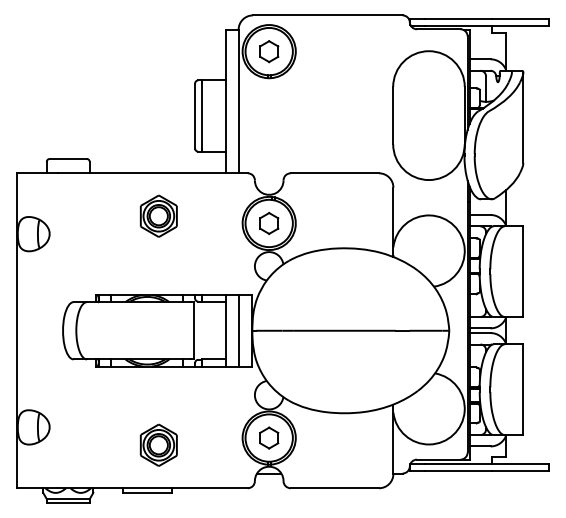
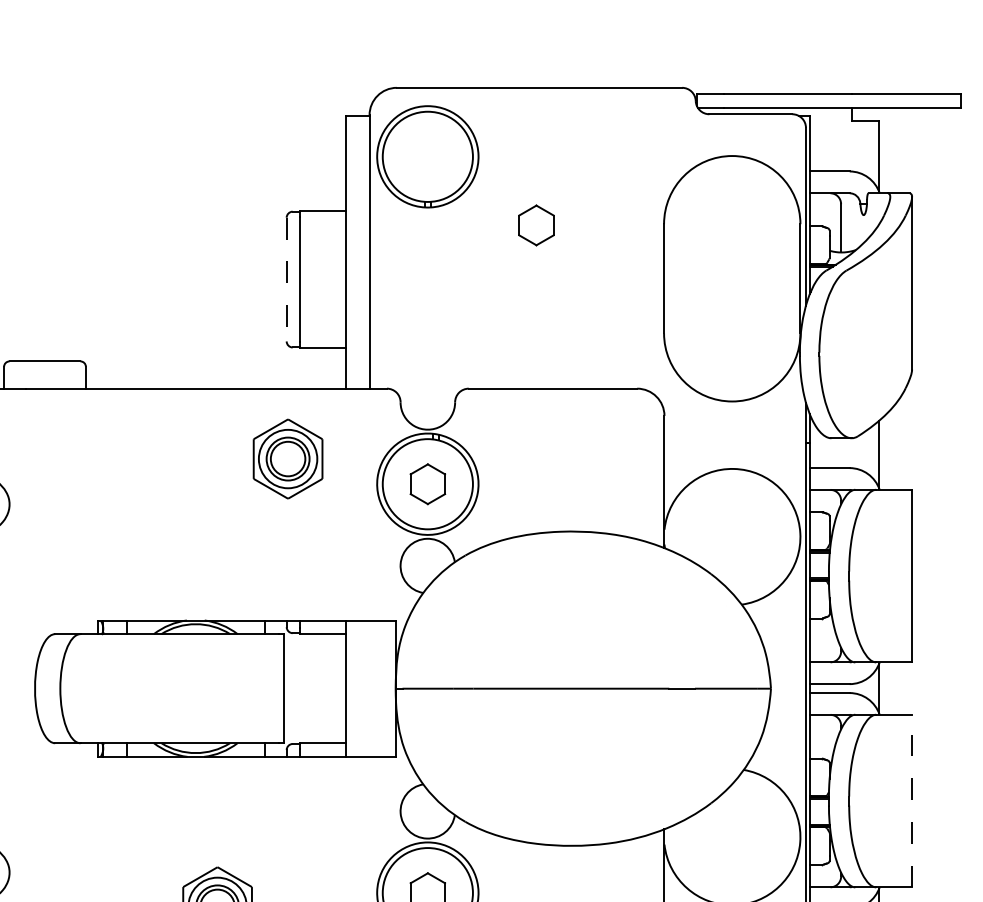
part: (269, 51) -> (536, 225), moved
line: (195, 116) -> (287, 280), solid -> dashed
part: (158, 215) -> (287, 457), moved
line: (238, 330) -> (369, 688), removed
line: (523, 389) -> (912, 800), solid -> dashed

